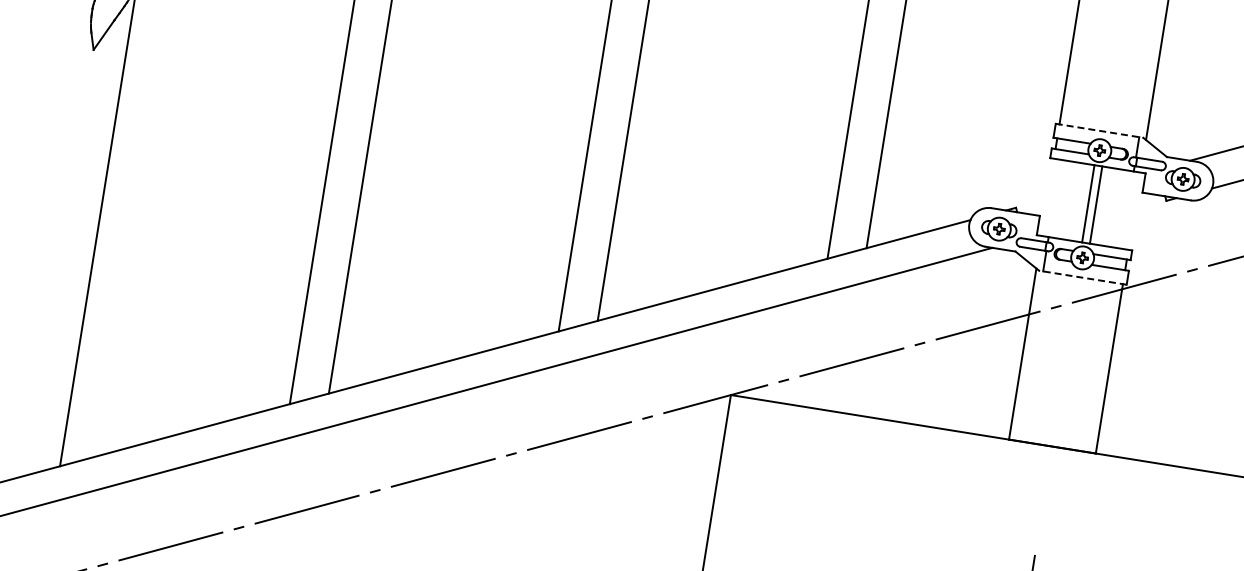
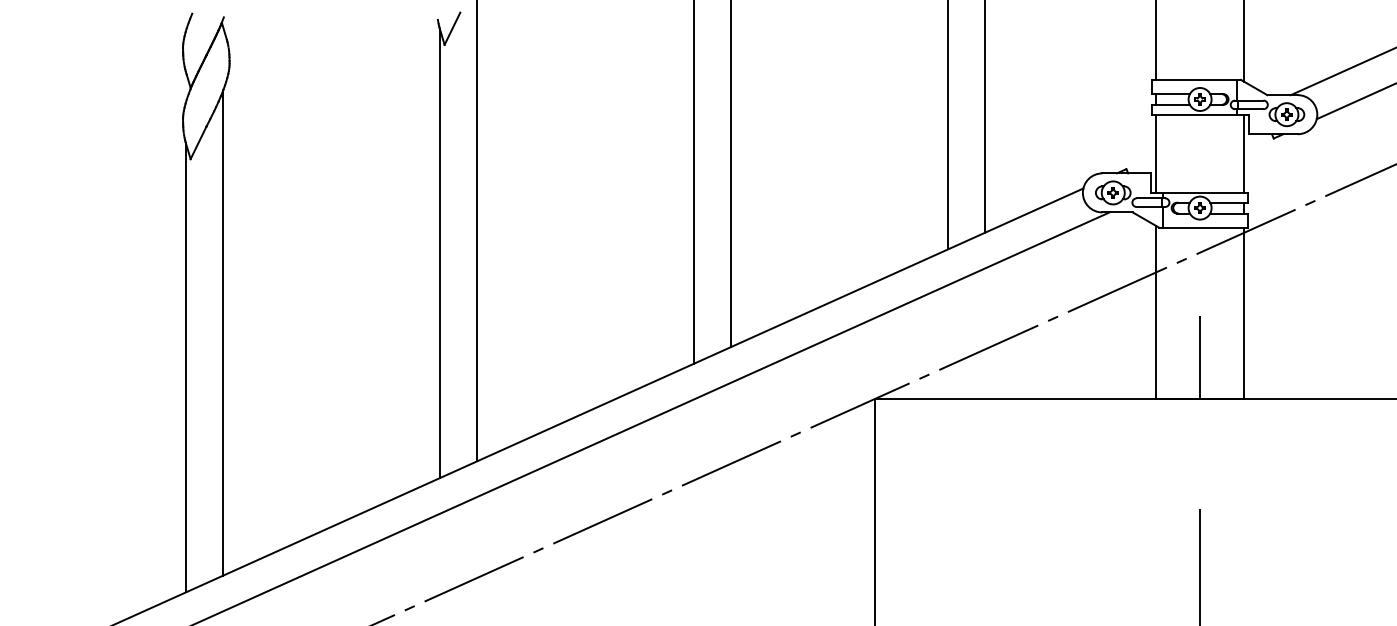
line: (1100, 130) -> (1197, 79), dashed -> solid
line: (1088, 203) -> (1156, 153), moved
line: (1096, 204) -> (1244, 153), moved
line: (56, 255) -> (186, 368), added
line: (1081, 277) -> (1202, 227), dashed -> solid
line: (1059, 405) -> (1200, 357), added

